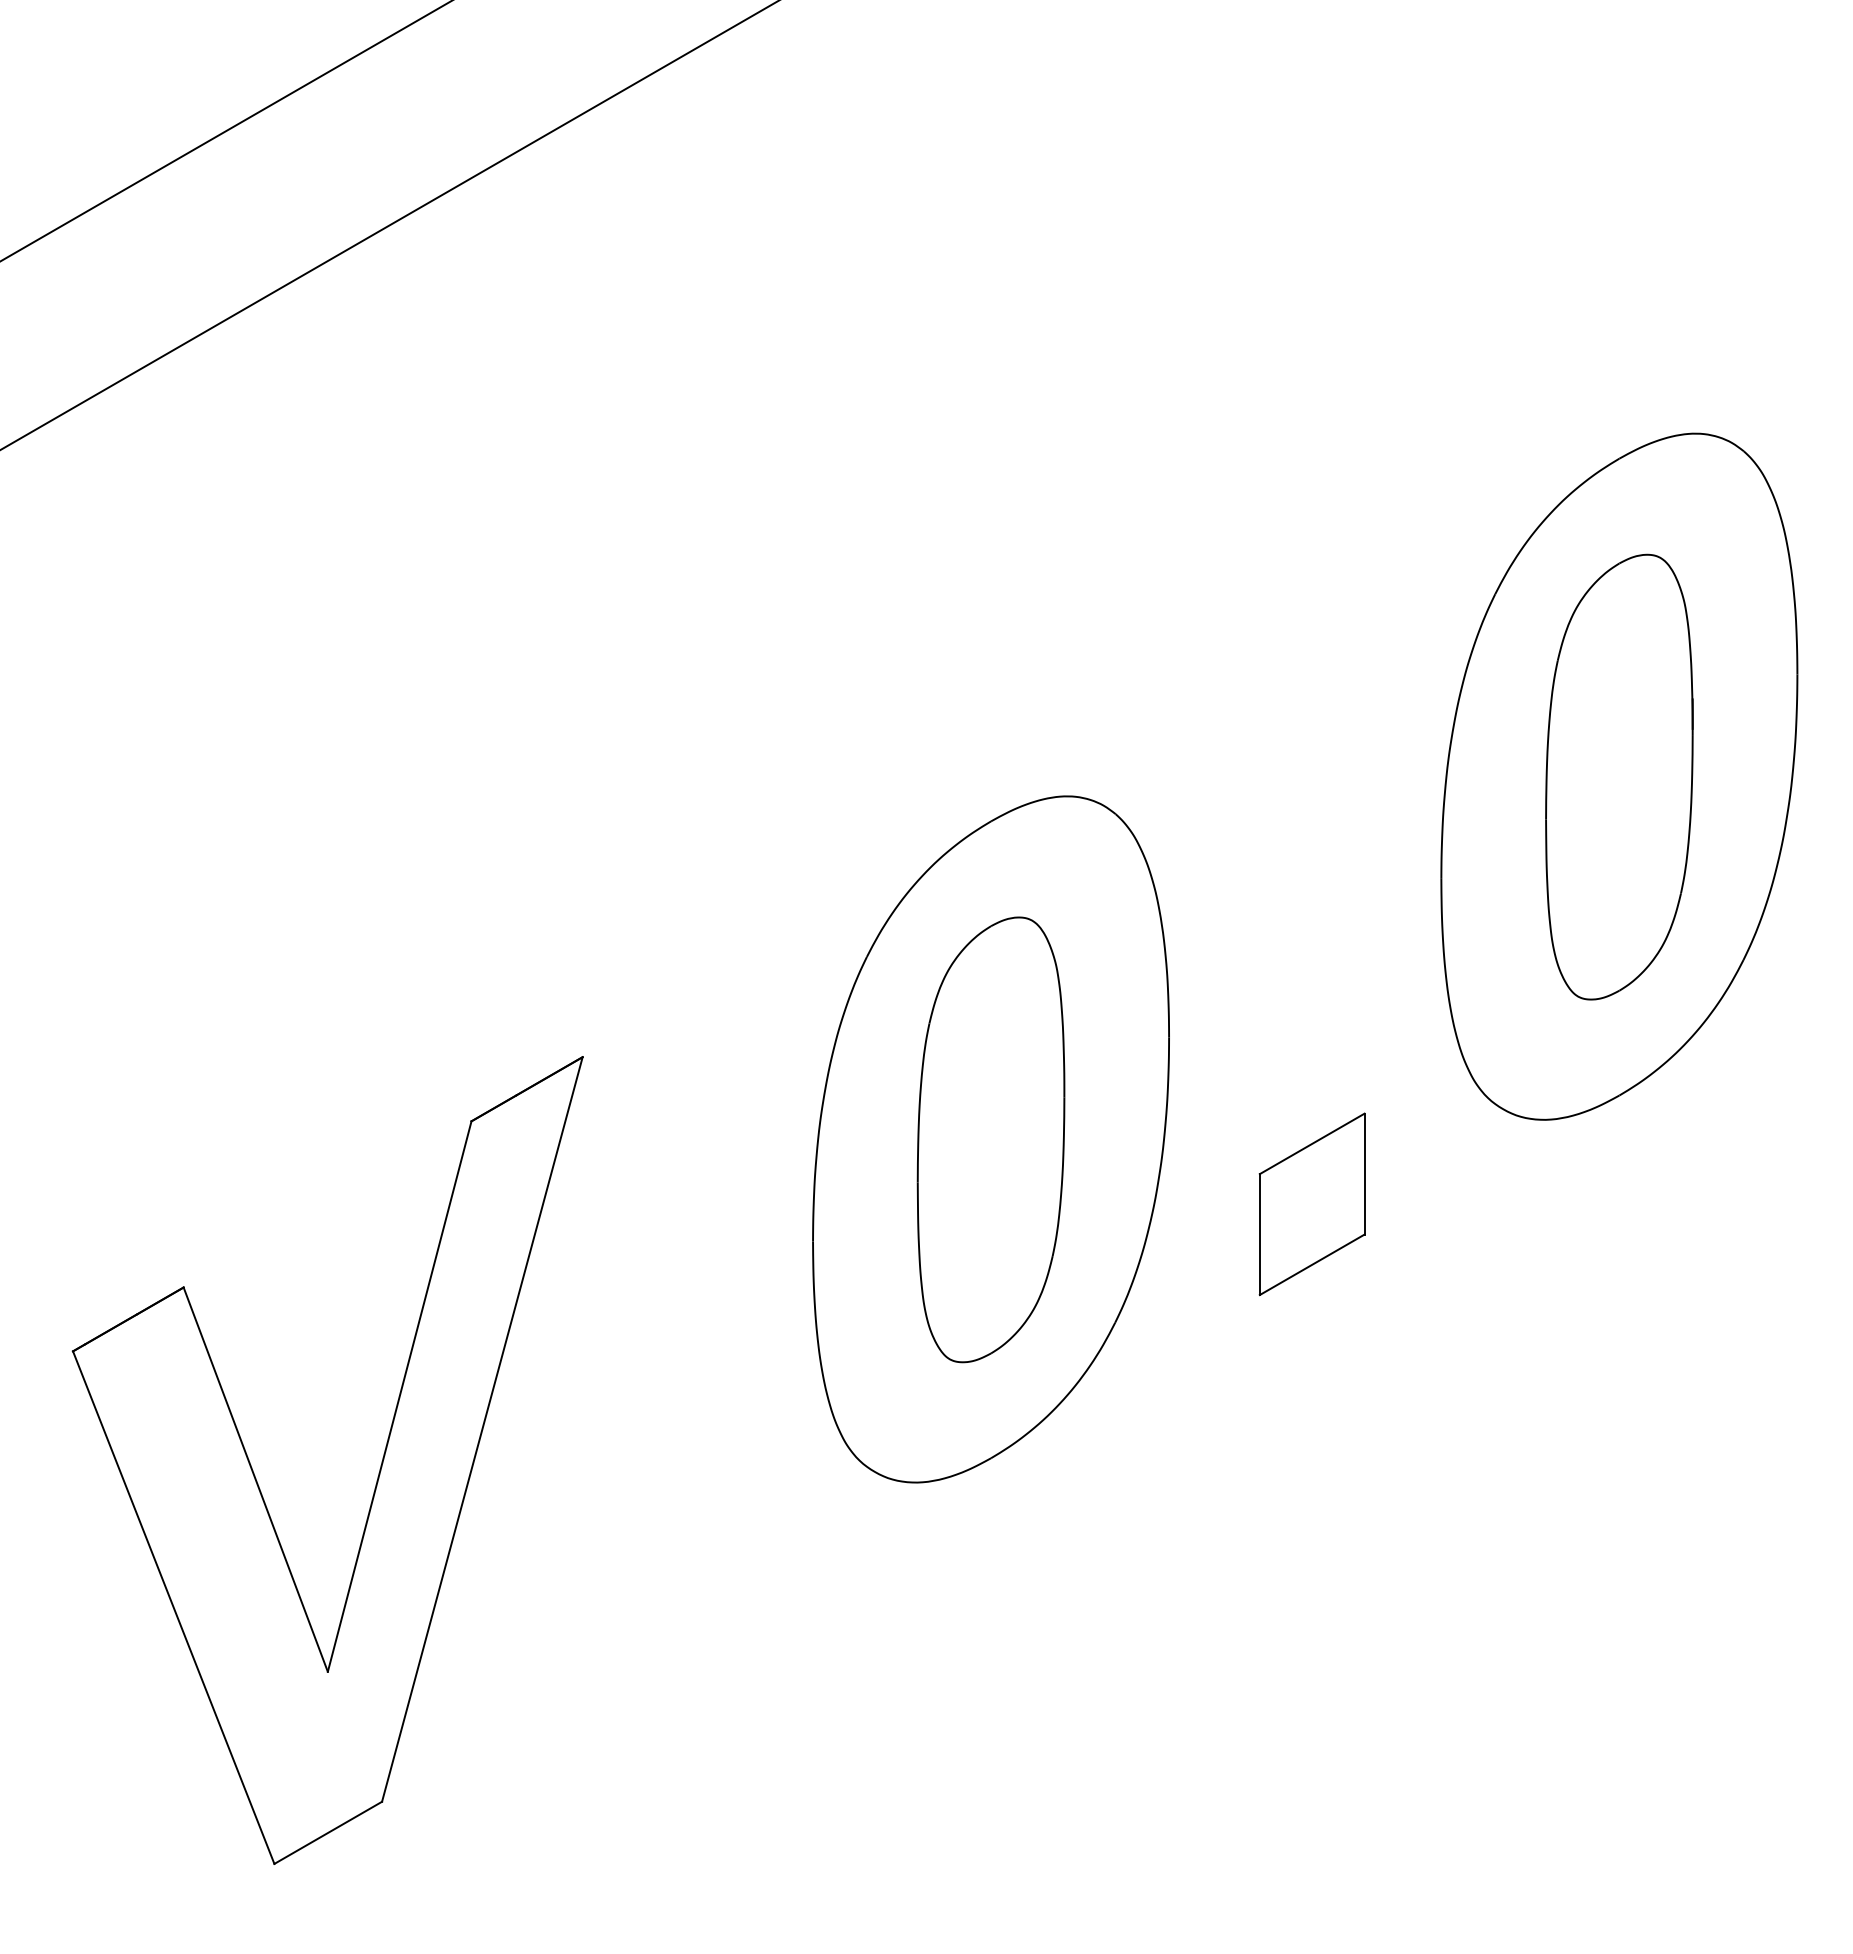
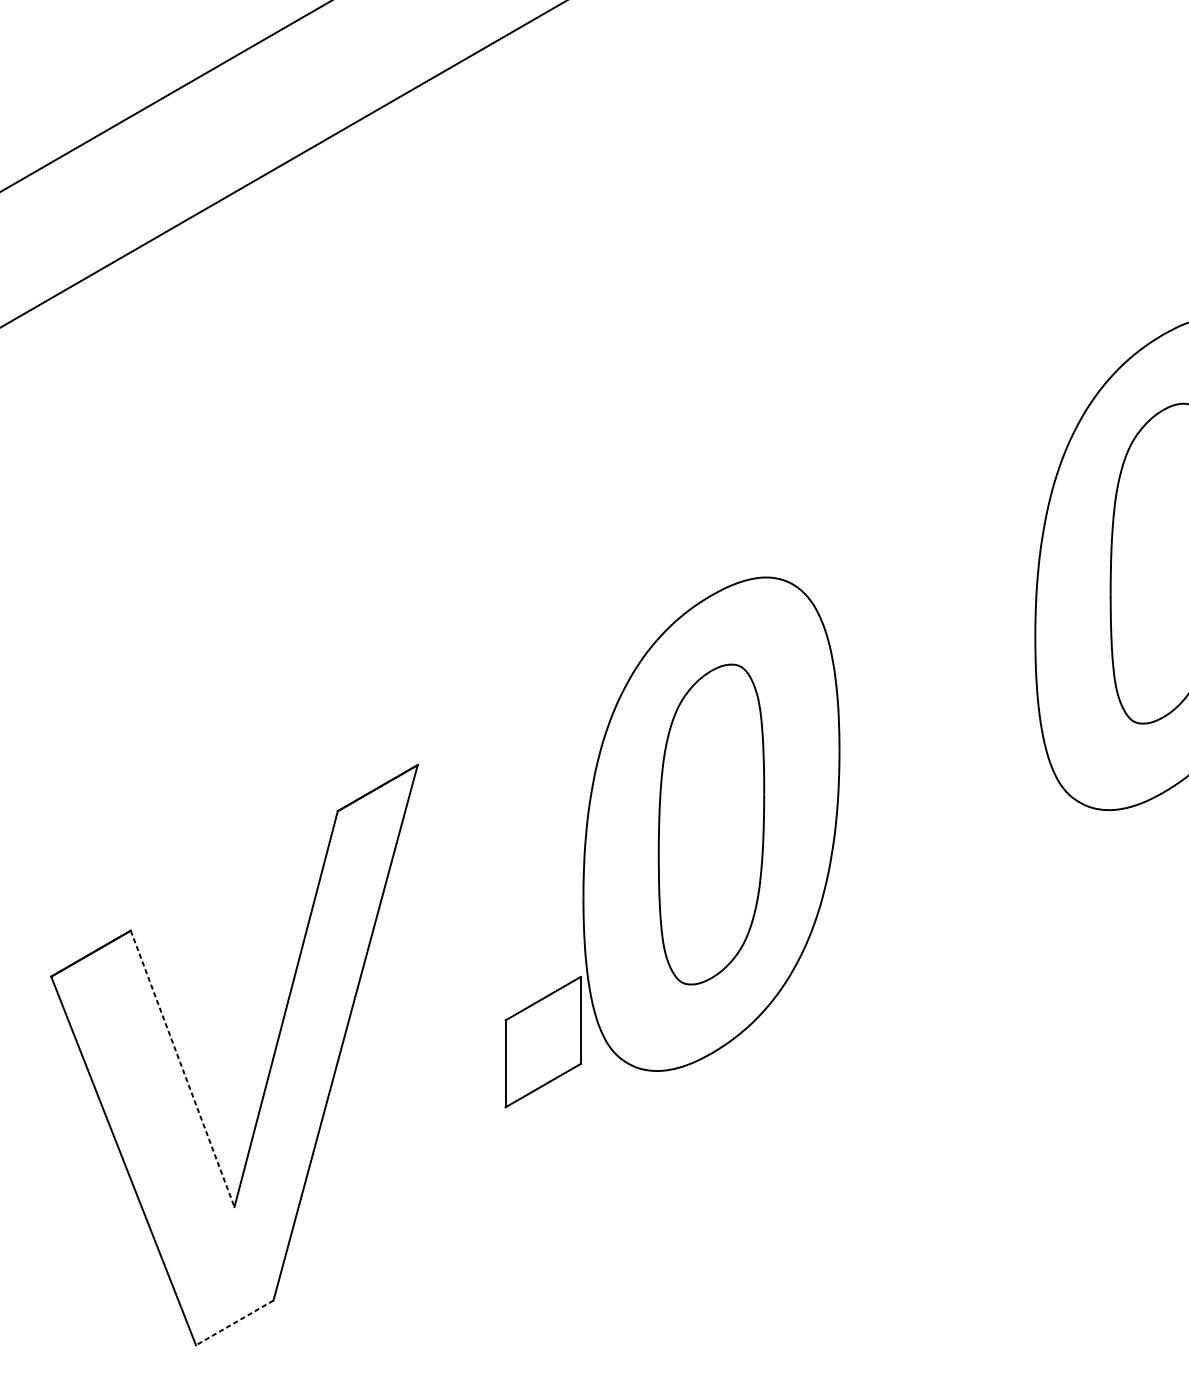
part: (1311, 1204) -> (542, 1042), moved
line: (255, 1480) -> (182, 1069), solid -> dashed
line: (327, 1833) -> (234, 1323), solid -> dashed

